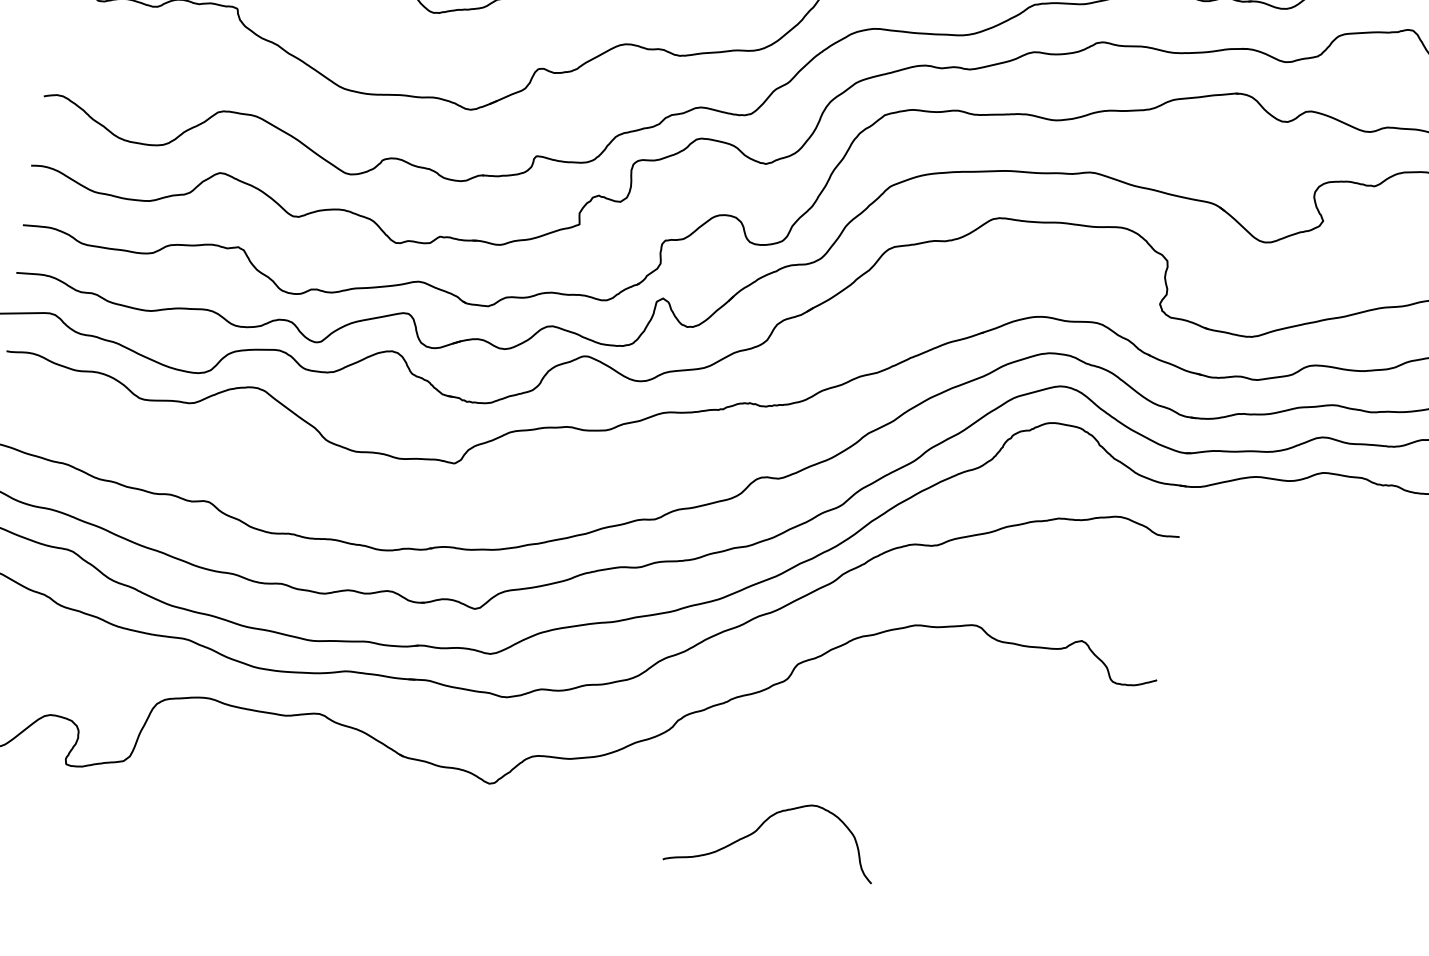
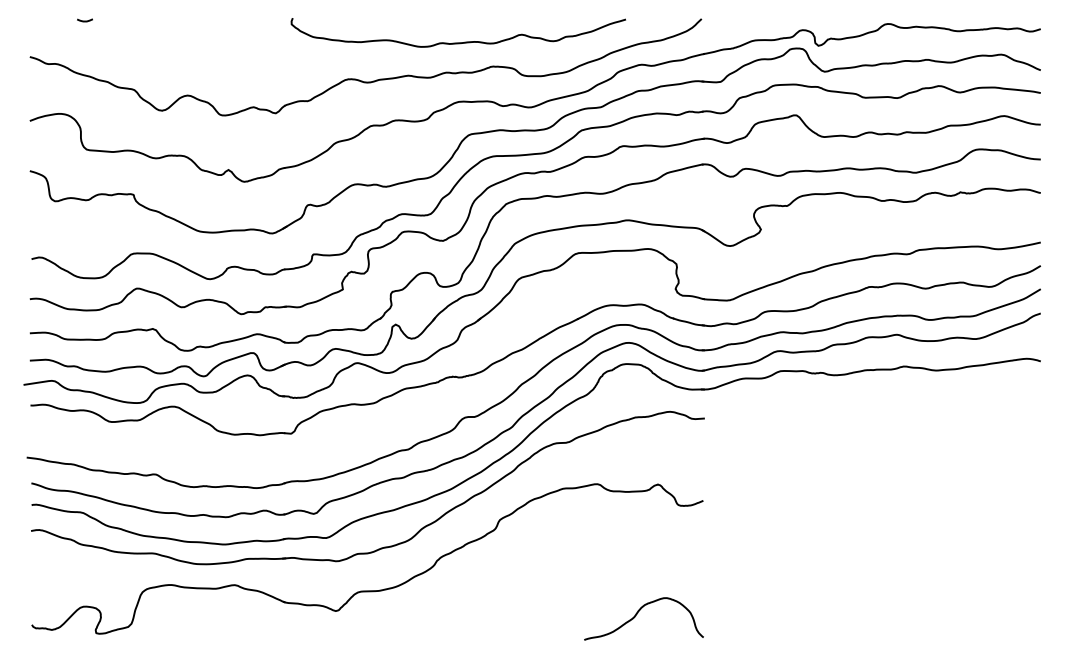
curve: (763, 826) -> (638, 613), moved

